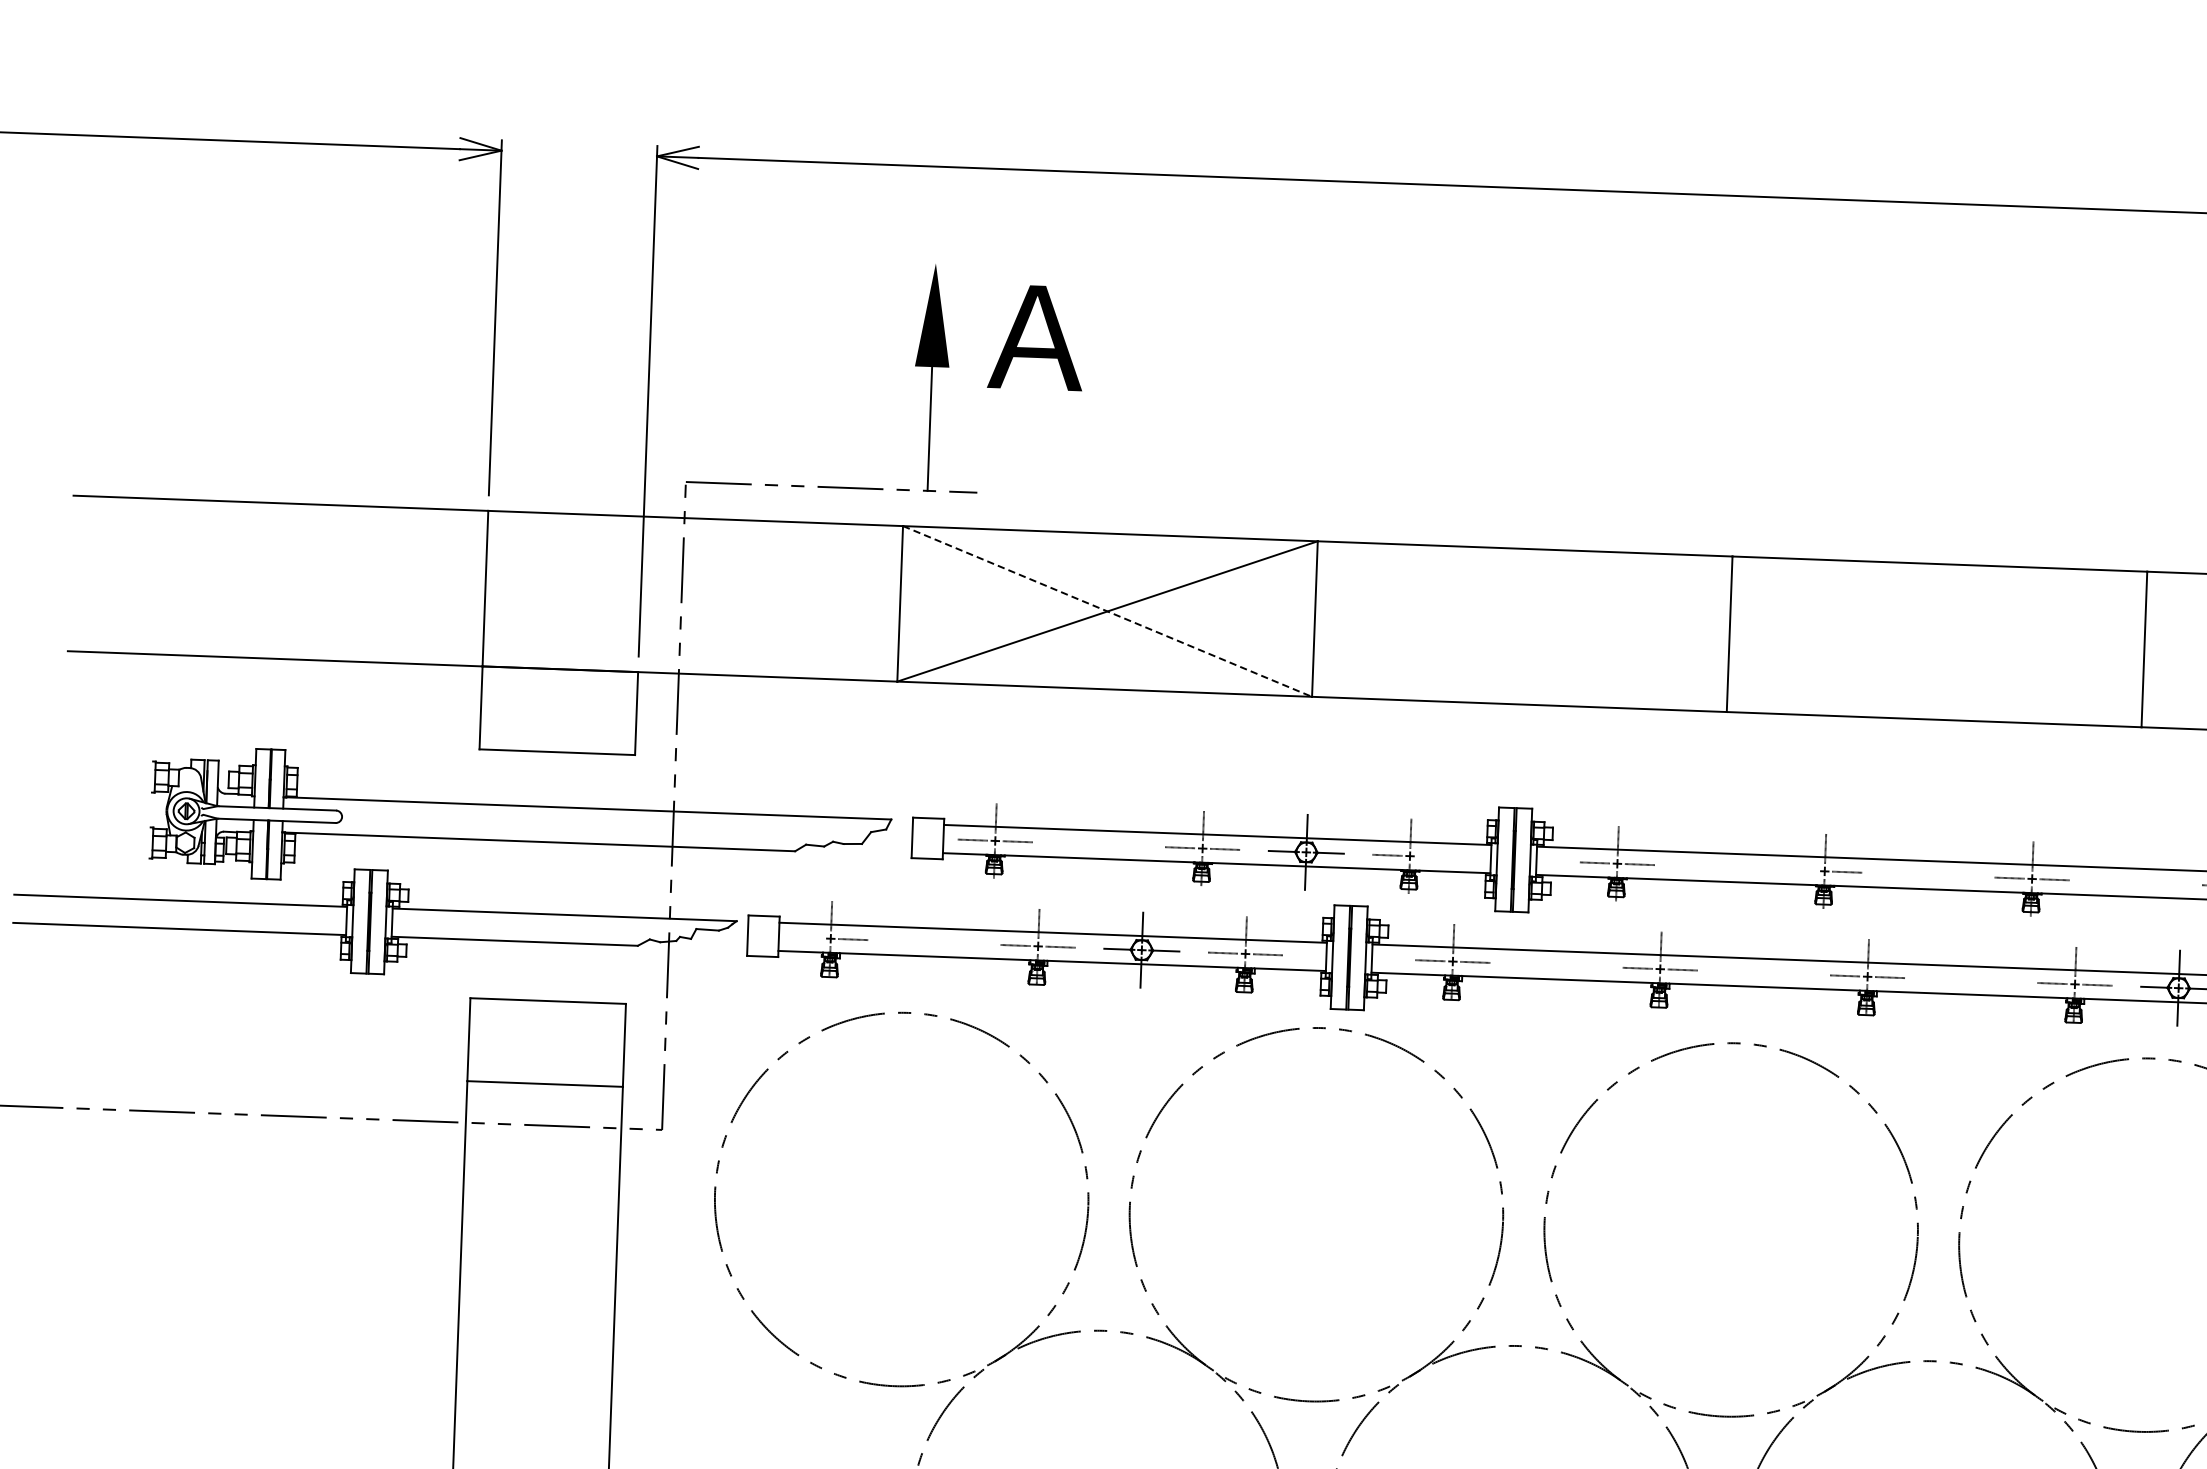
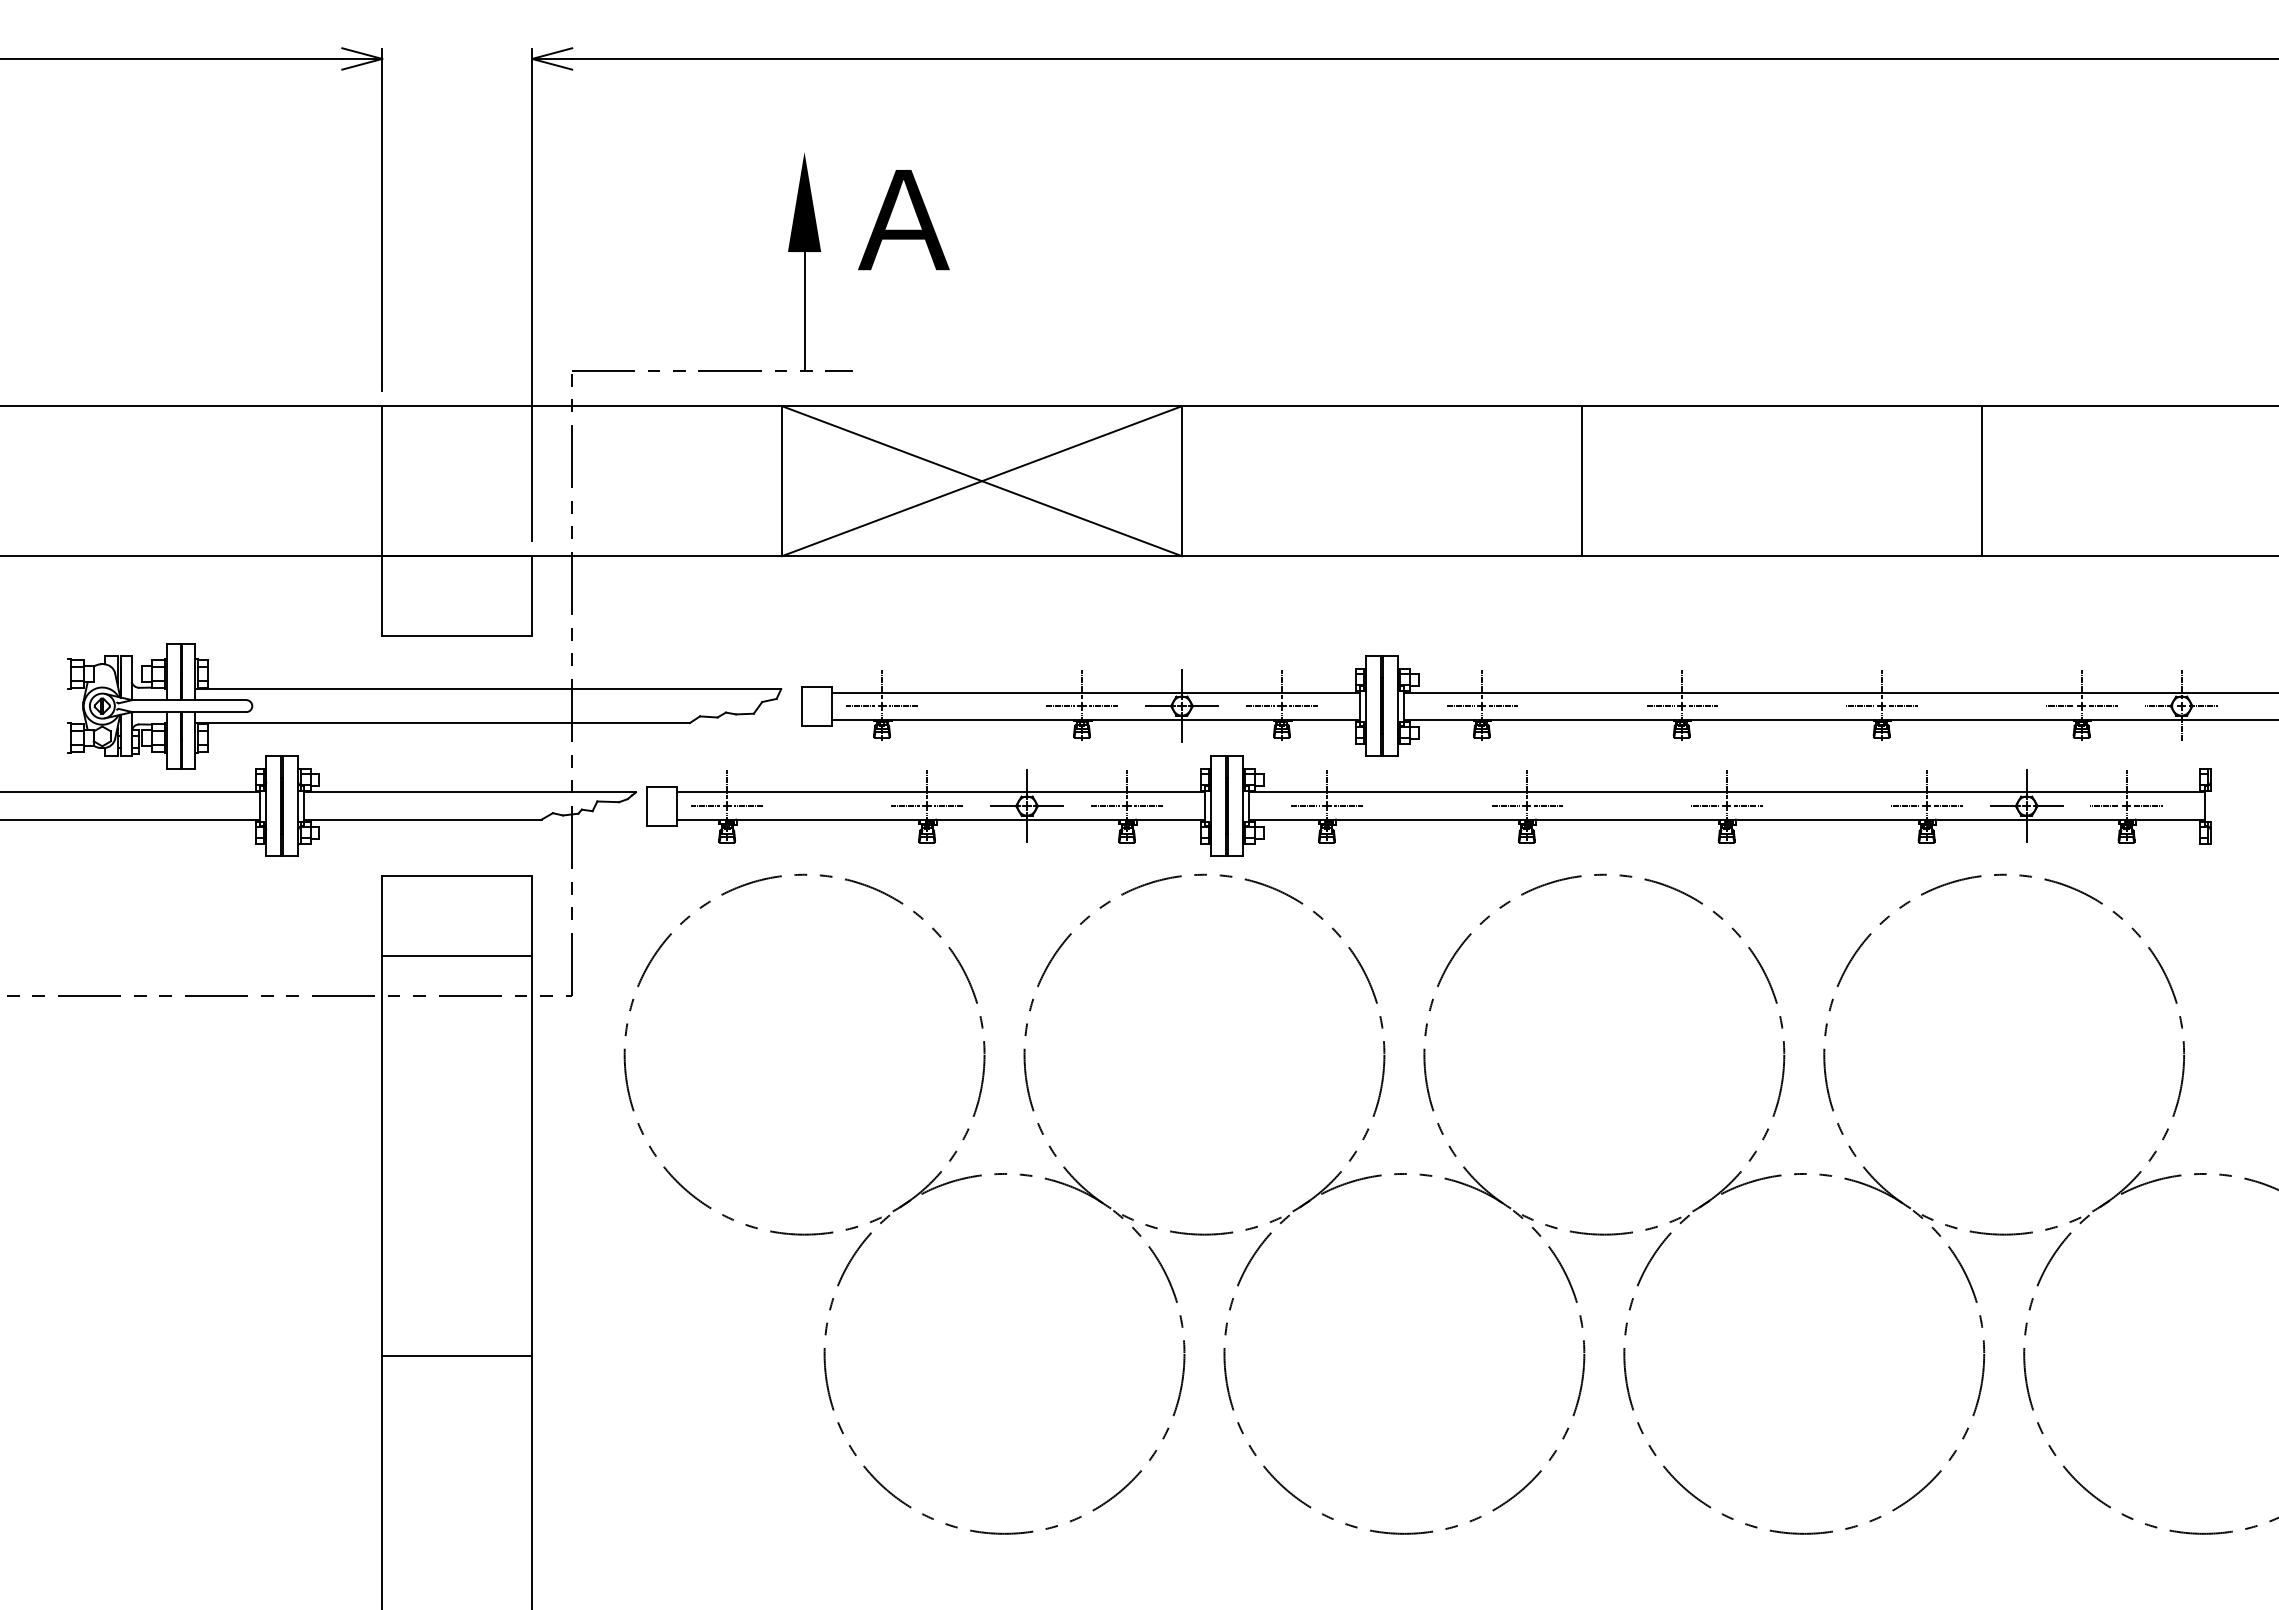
line: (1107, 611) -> (982, 481), dashed -> solid
line: (1432, 857) -> (1303, 706), added
line: (1801, 870) -> (1659, 706), added
line: (807, 938) -> (704, 806), added

